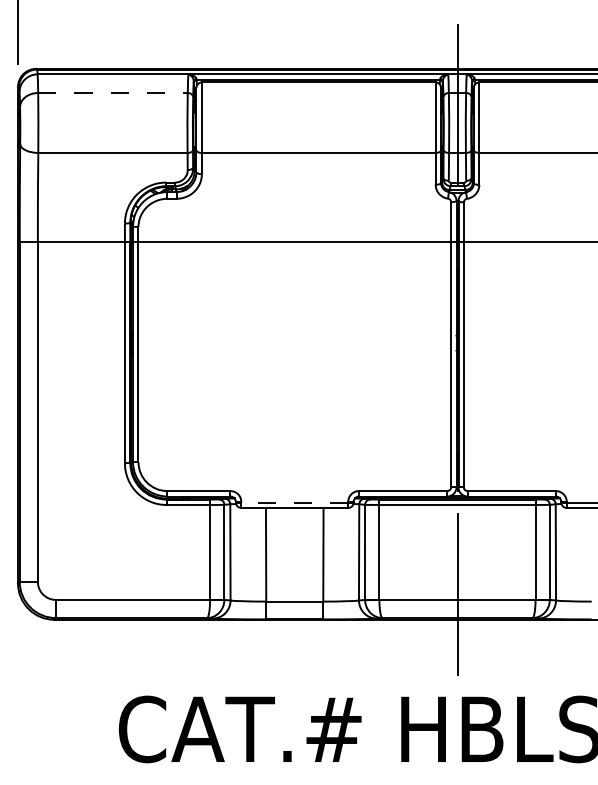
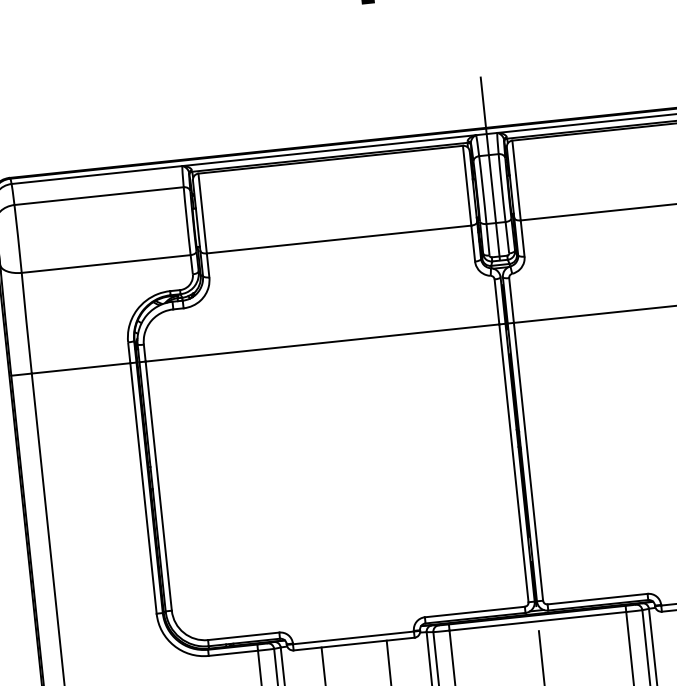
line: (112, 92) -> (98, 195), dashed -> solid
line: (294, 502) -> (353, 637), dashed -> solid

